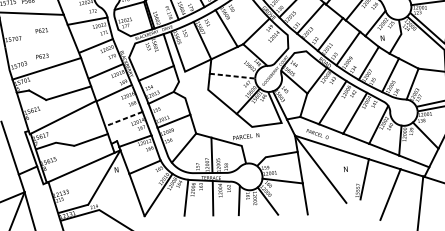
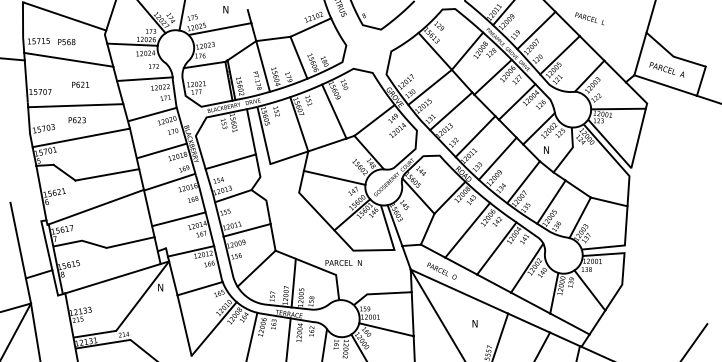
line: (39, 45) -> (75, 105), added
line: (232, 75) -> (334, 177), dashed -> solid
line: (122, 119) -> (176, 219), dashed -> solid

